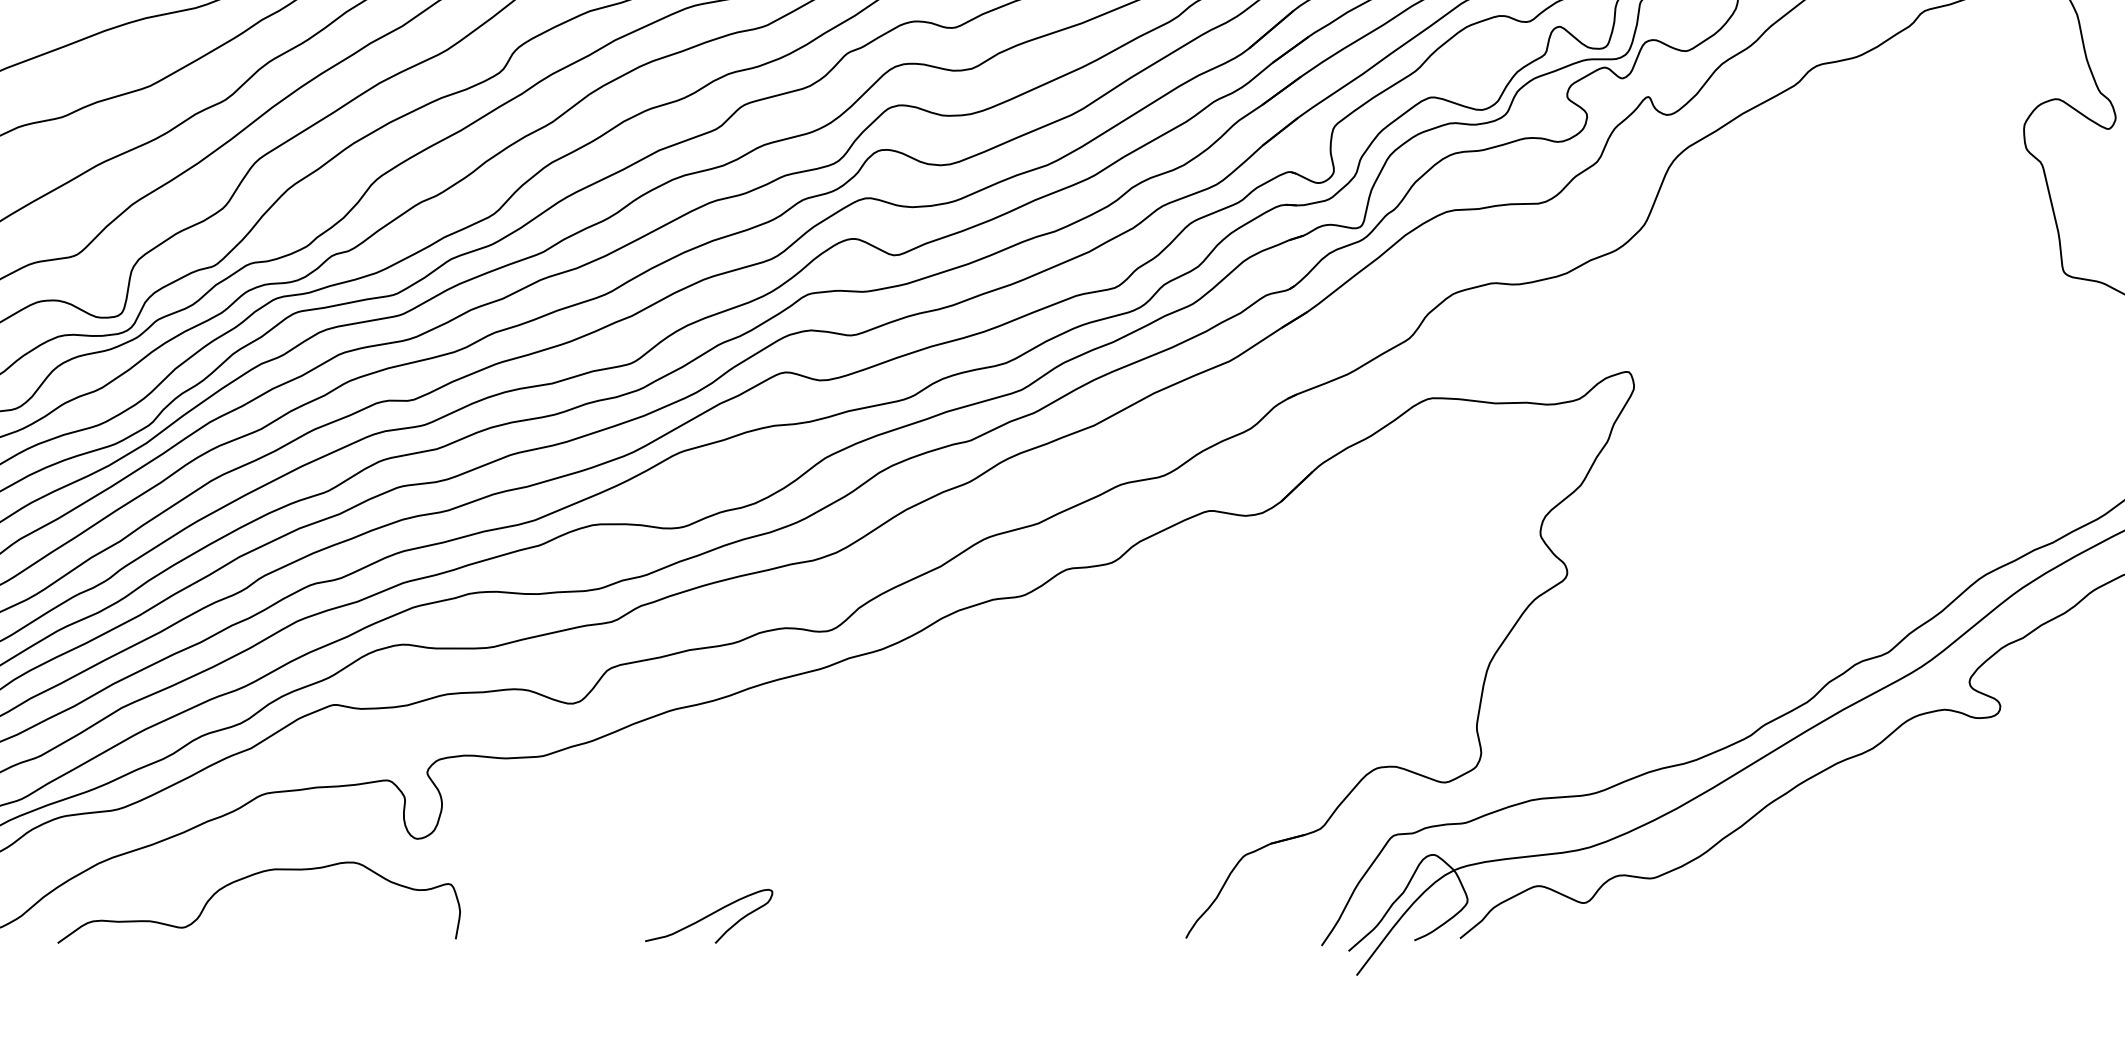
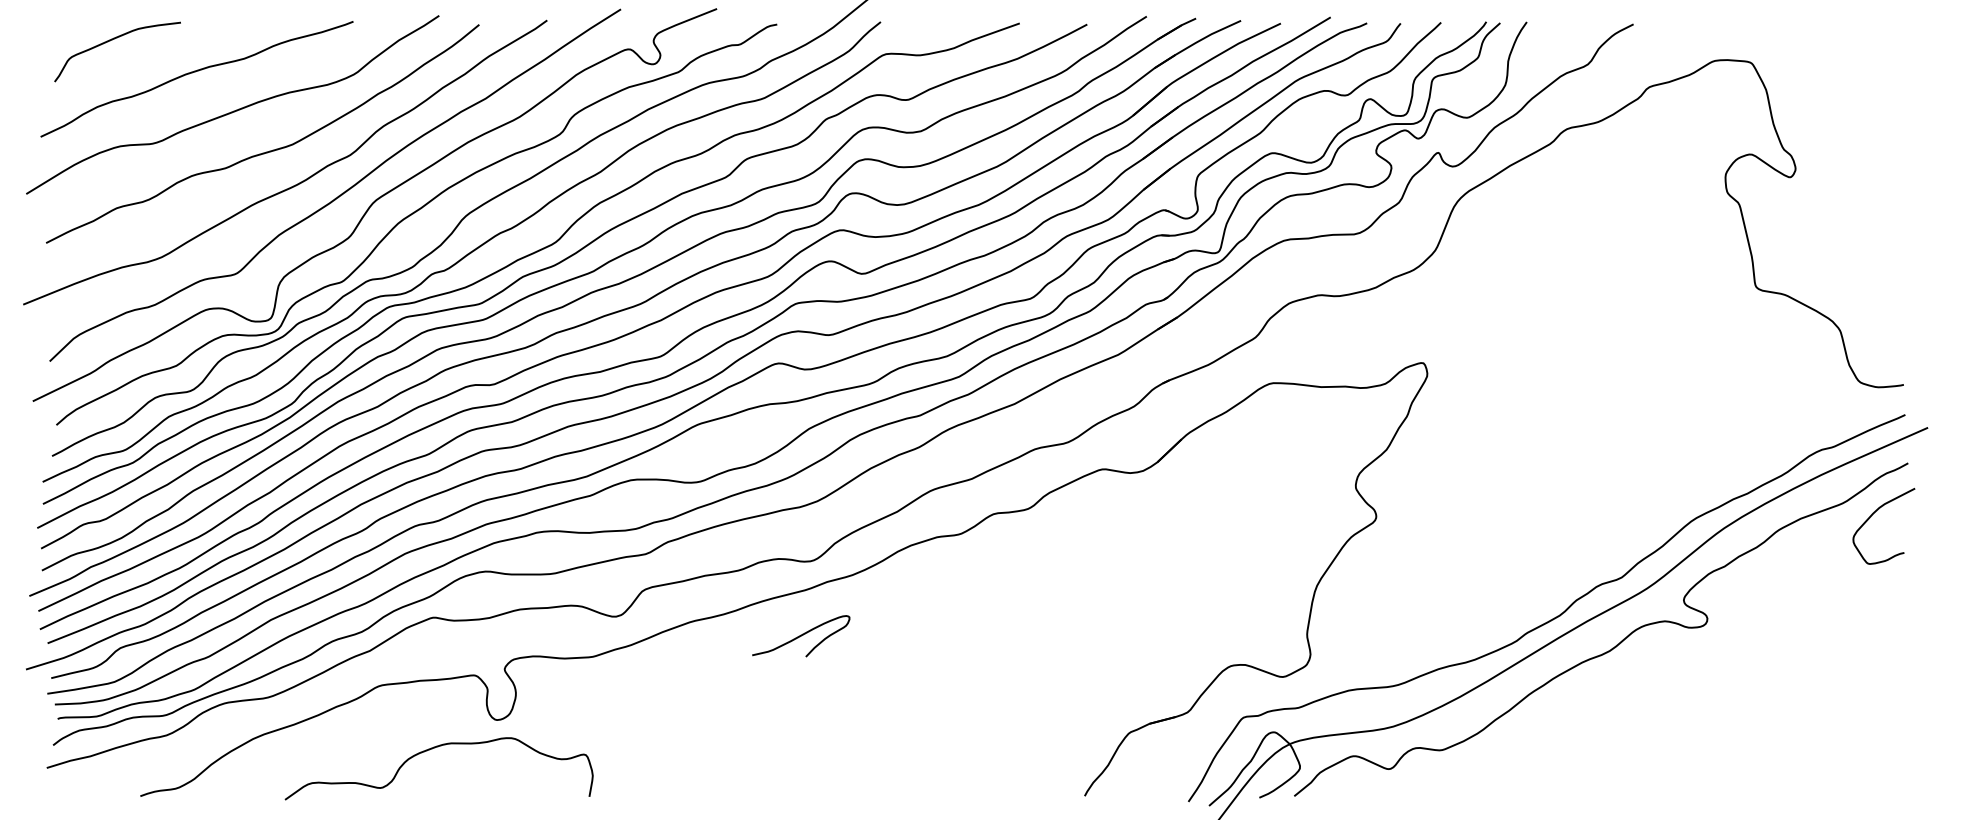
curve: (250, 877) -> (432, 749), moved
curve: (709, 916) -> (801, 636), moved

